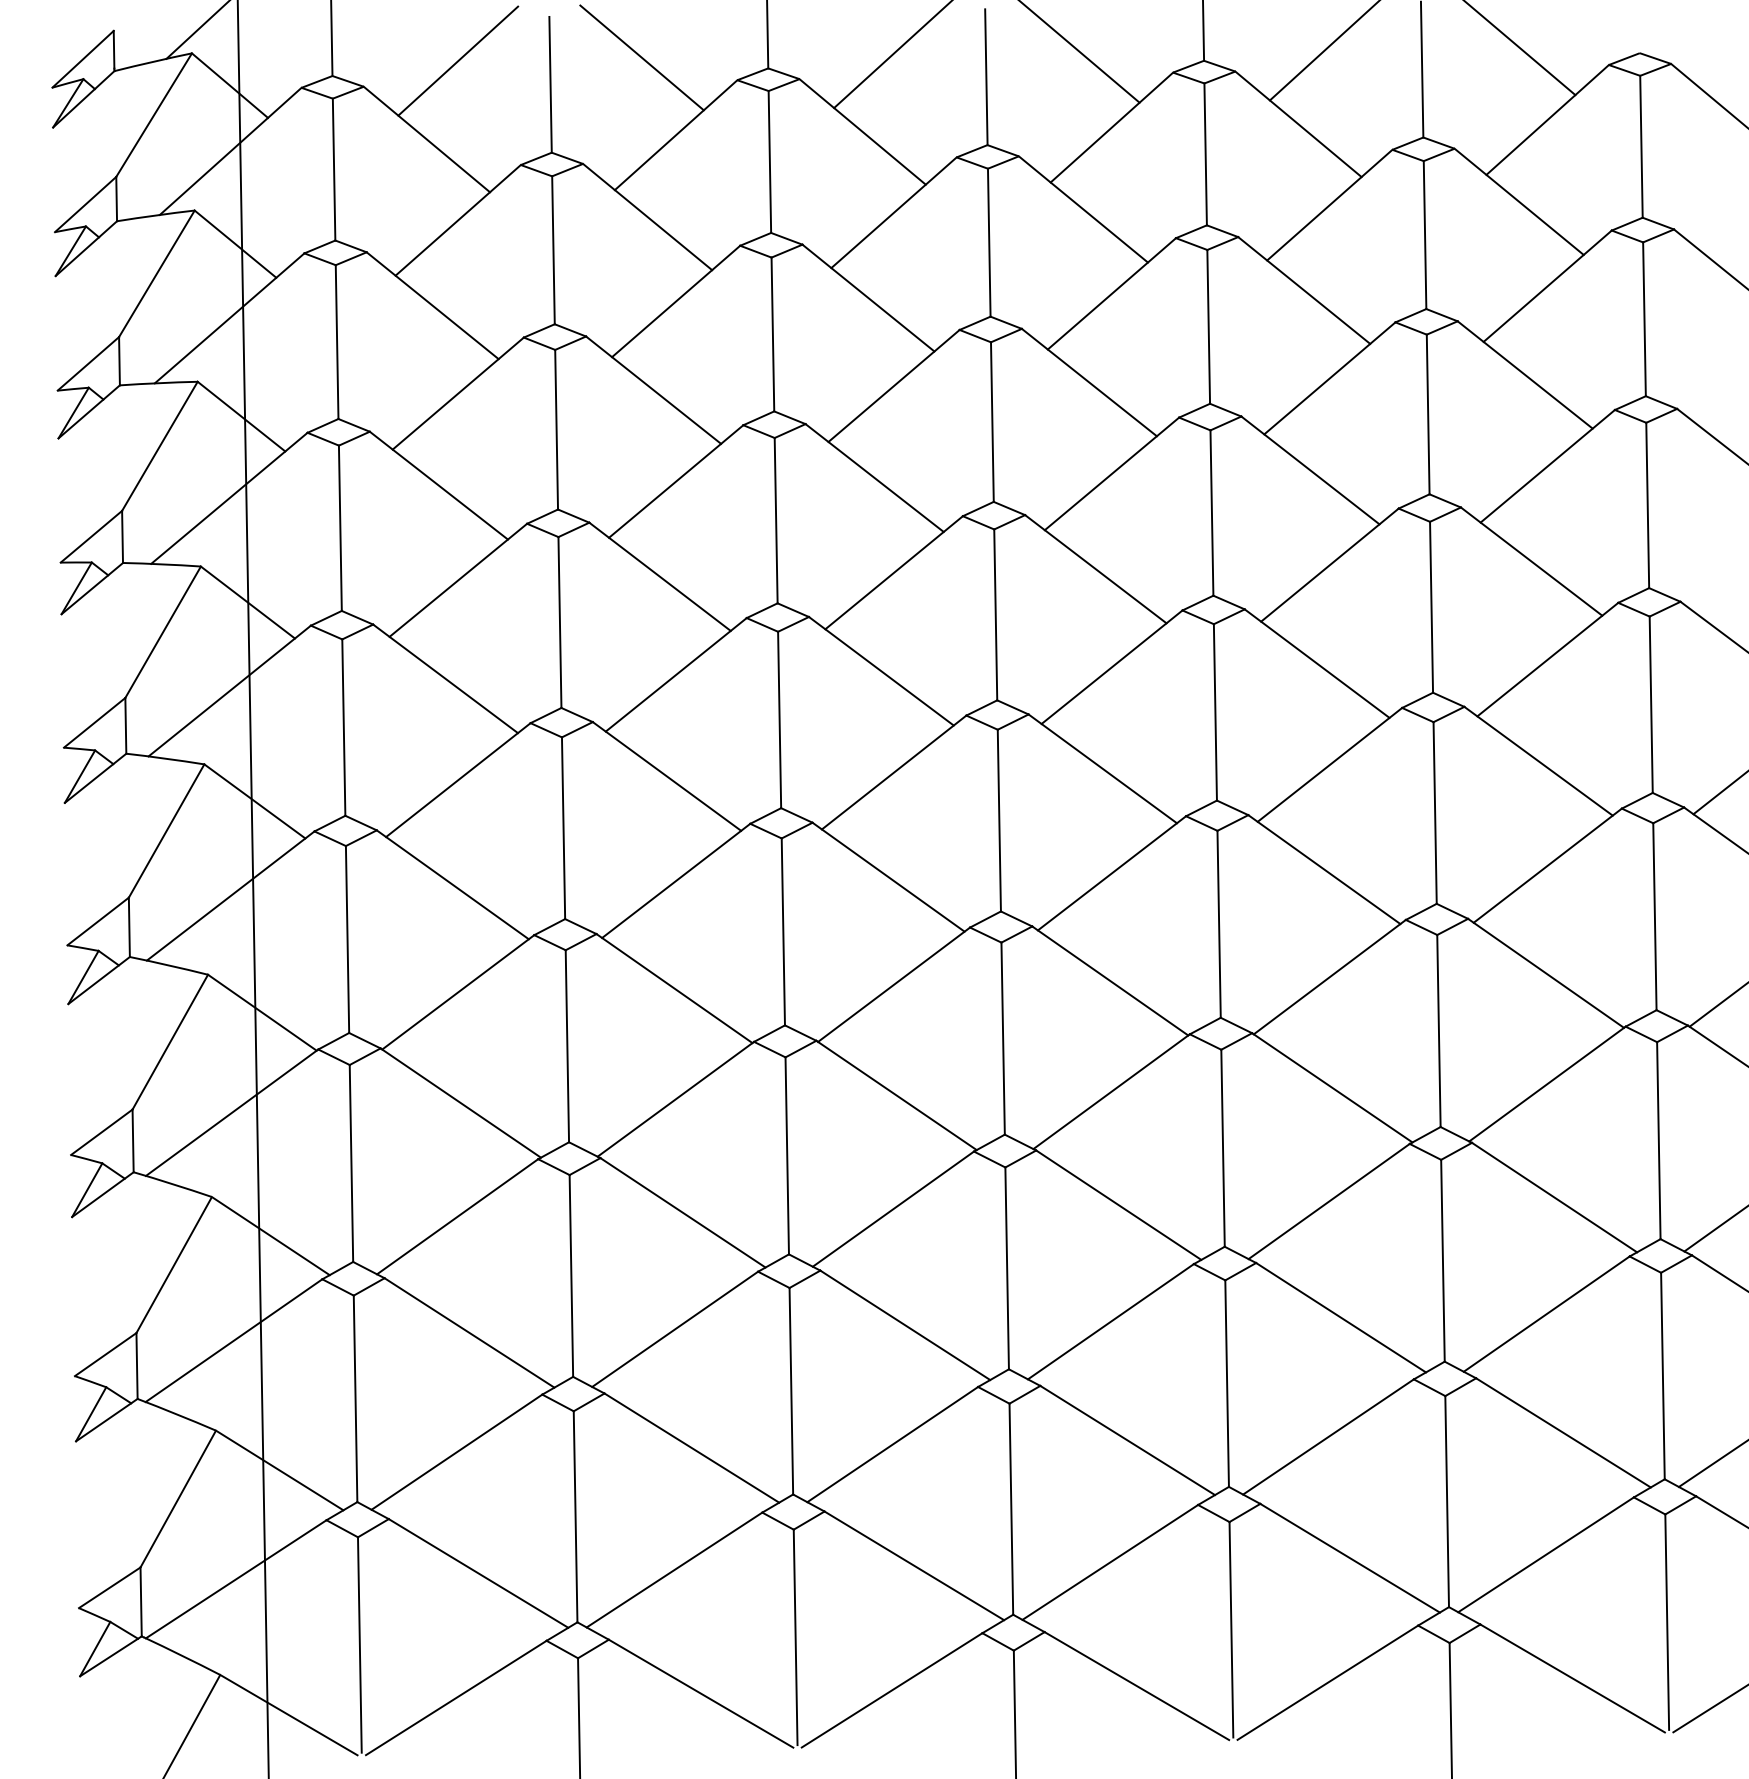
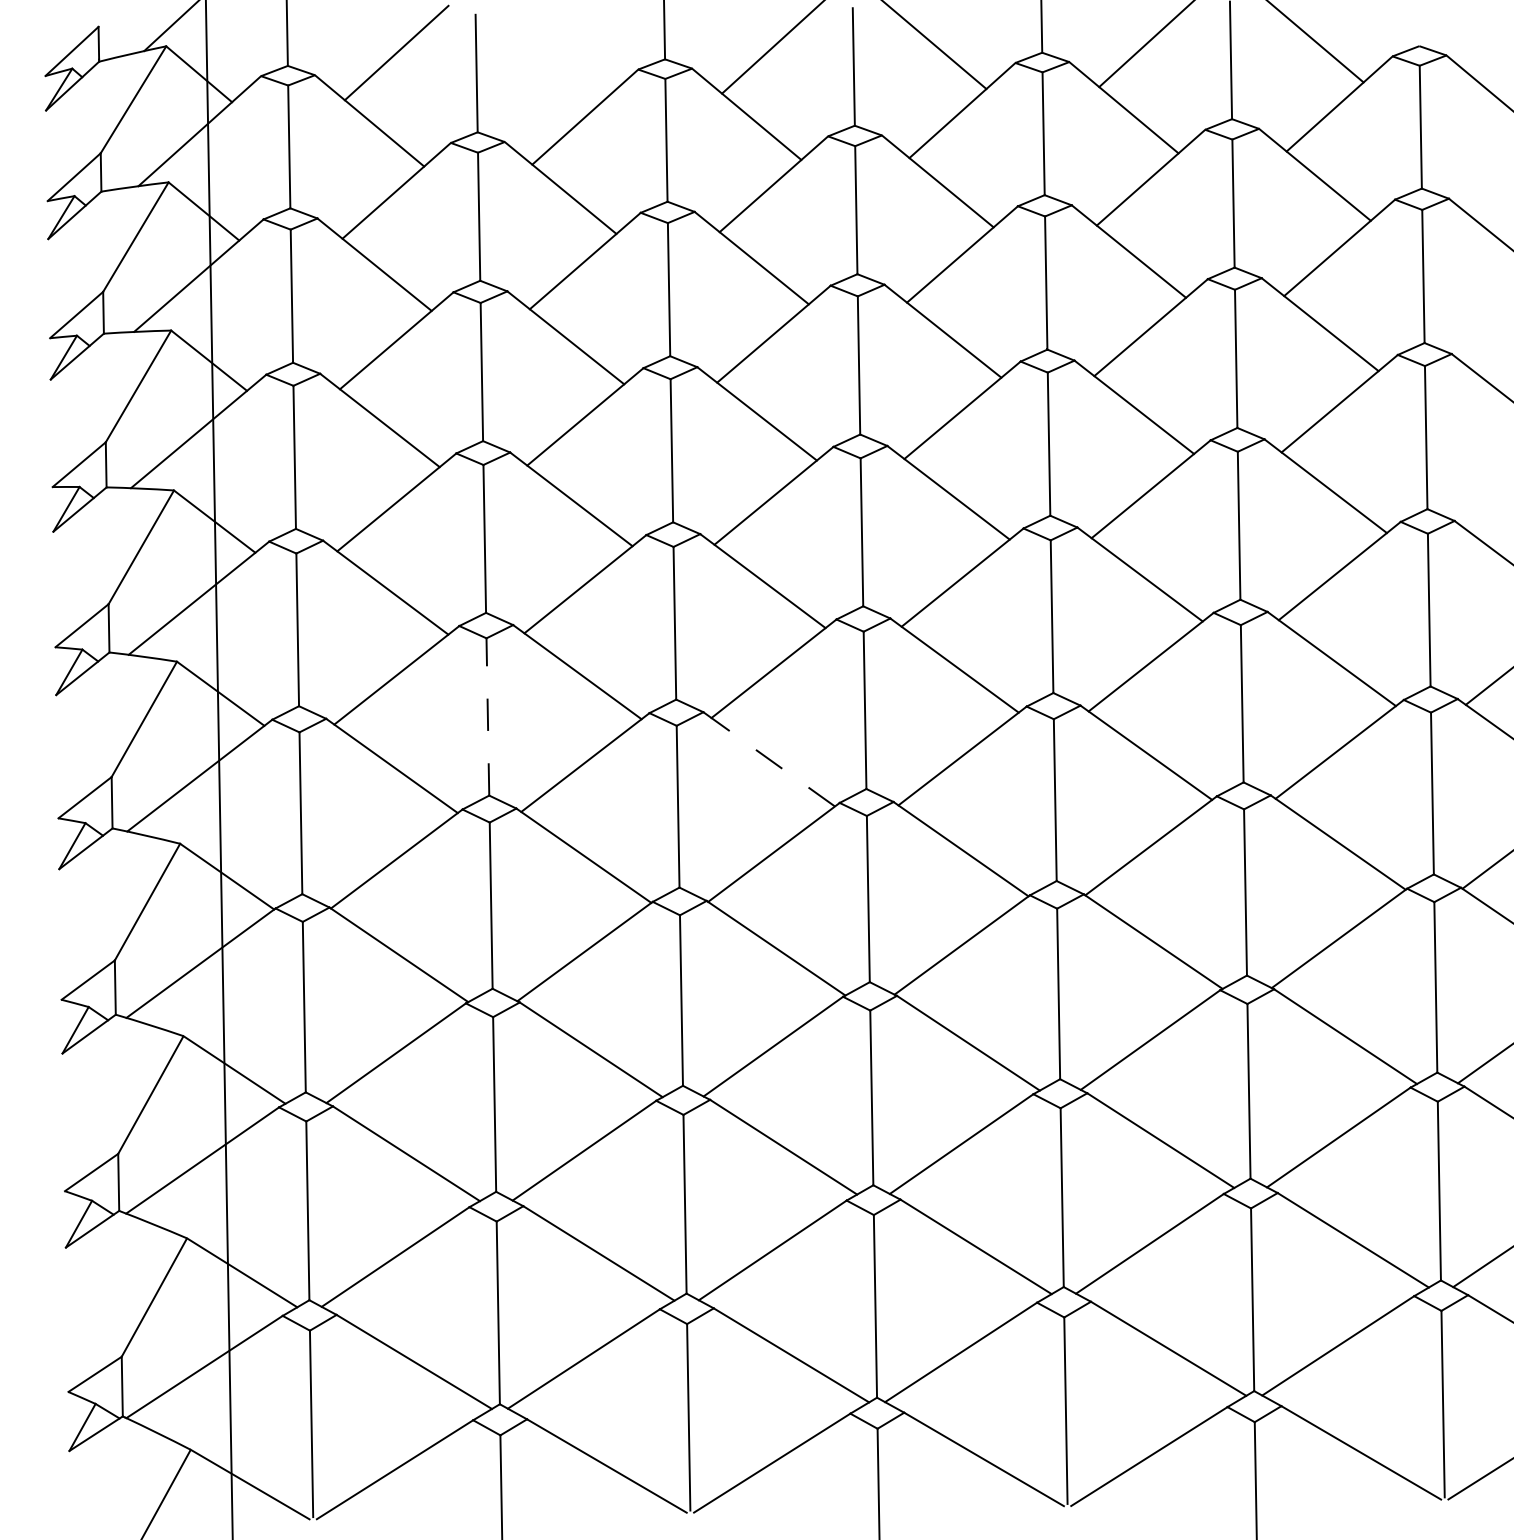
line: (641, 57) -> (555, 49), removed
line: (563, 827) -> (487, 716), solid -> dashed
line: (888, 877) -> (769, 759), solid -> dashed

